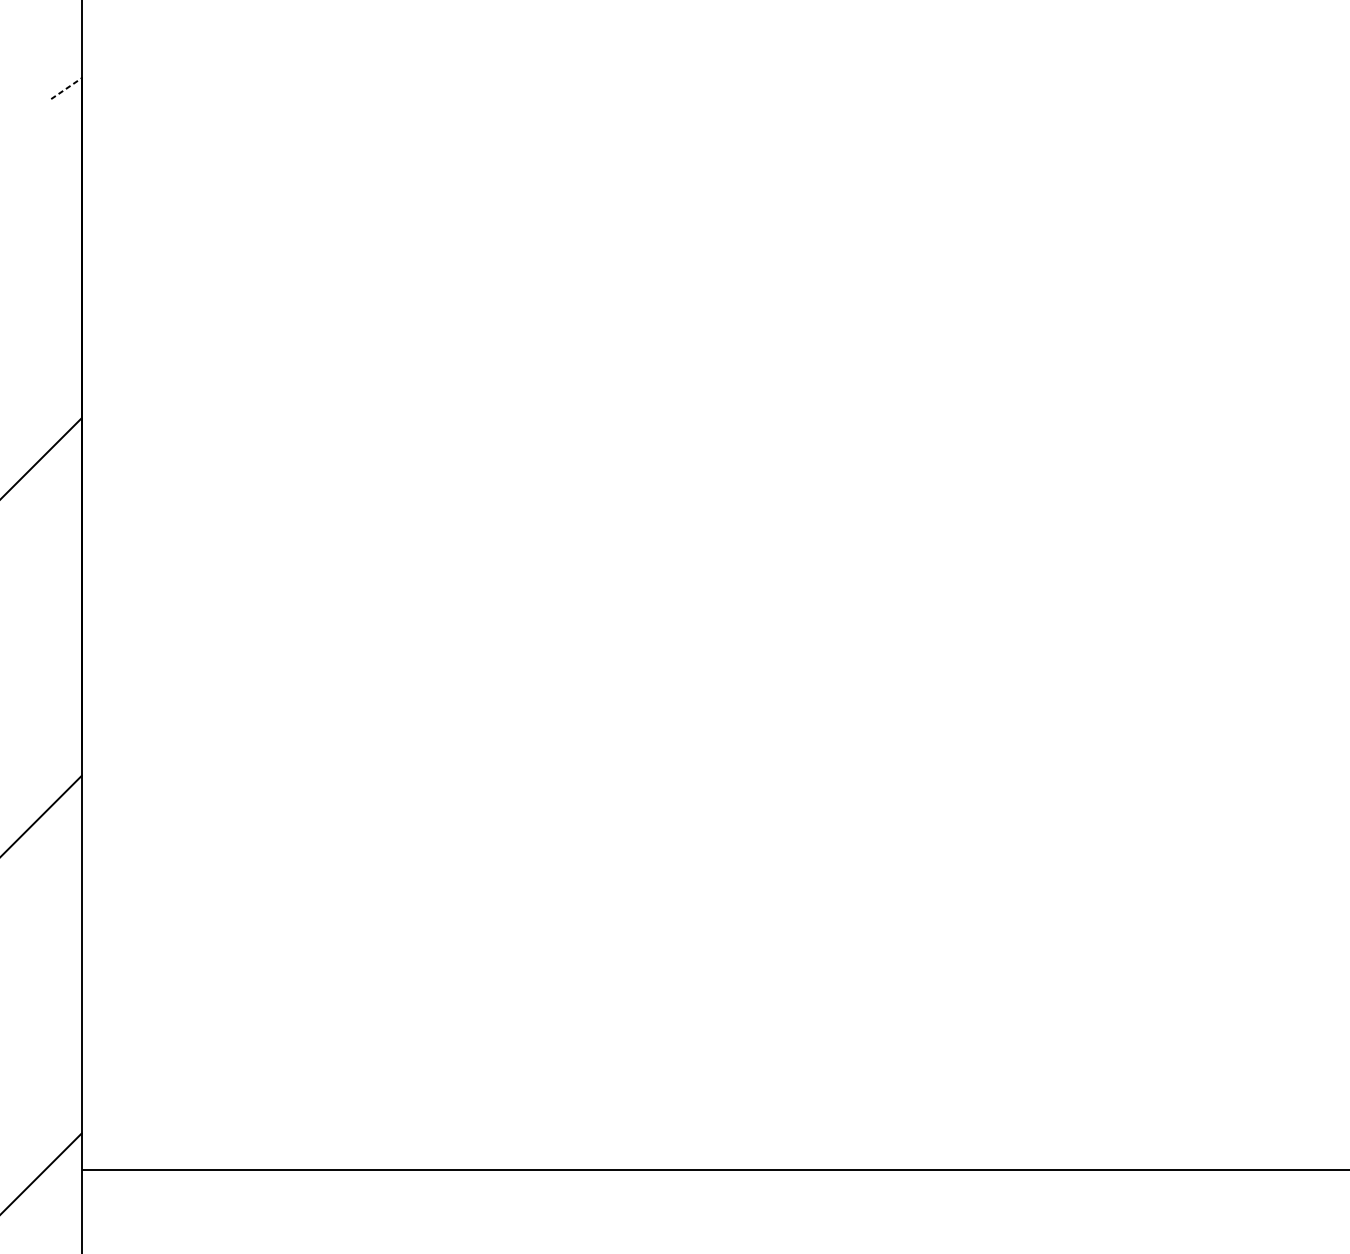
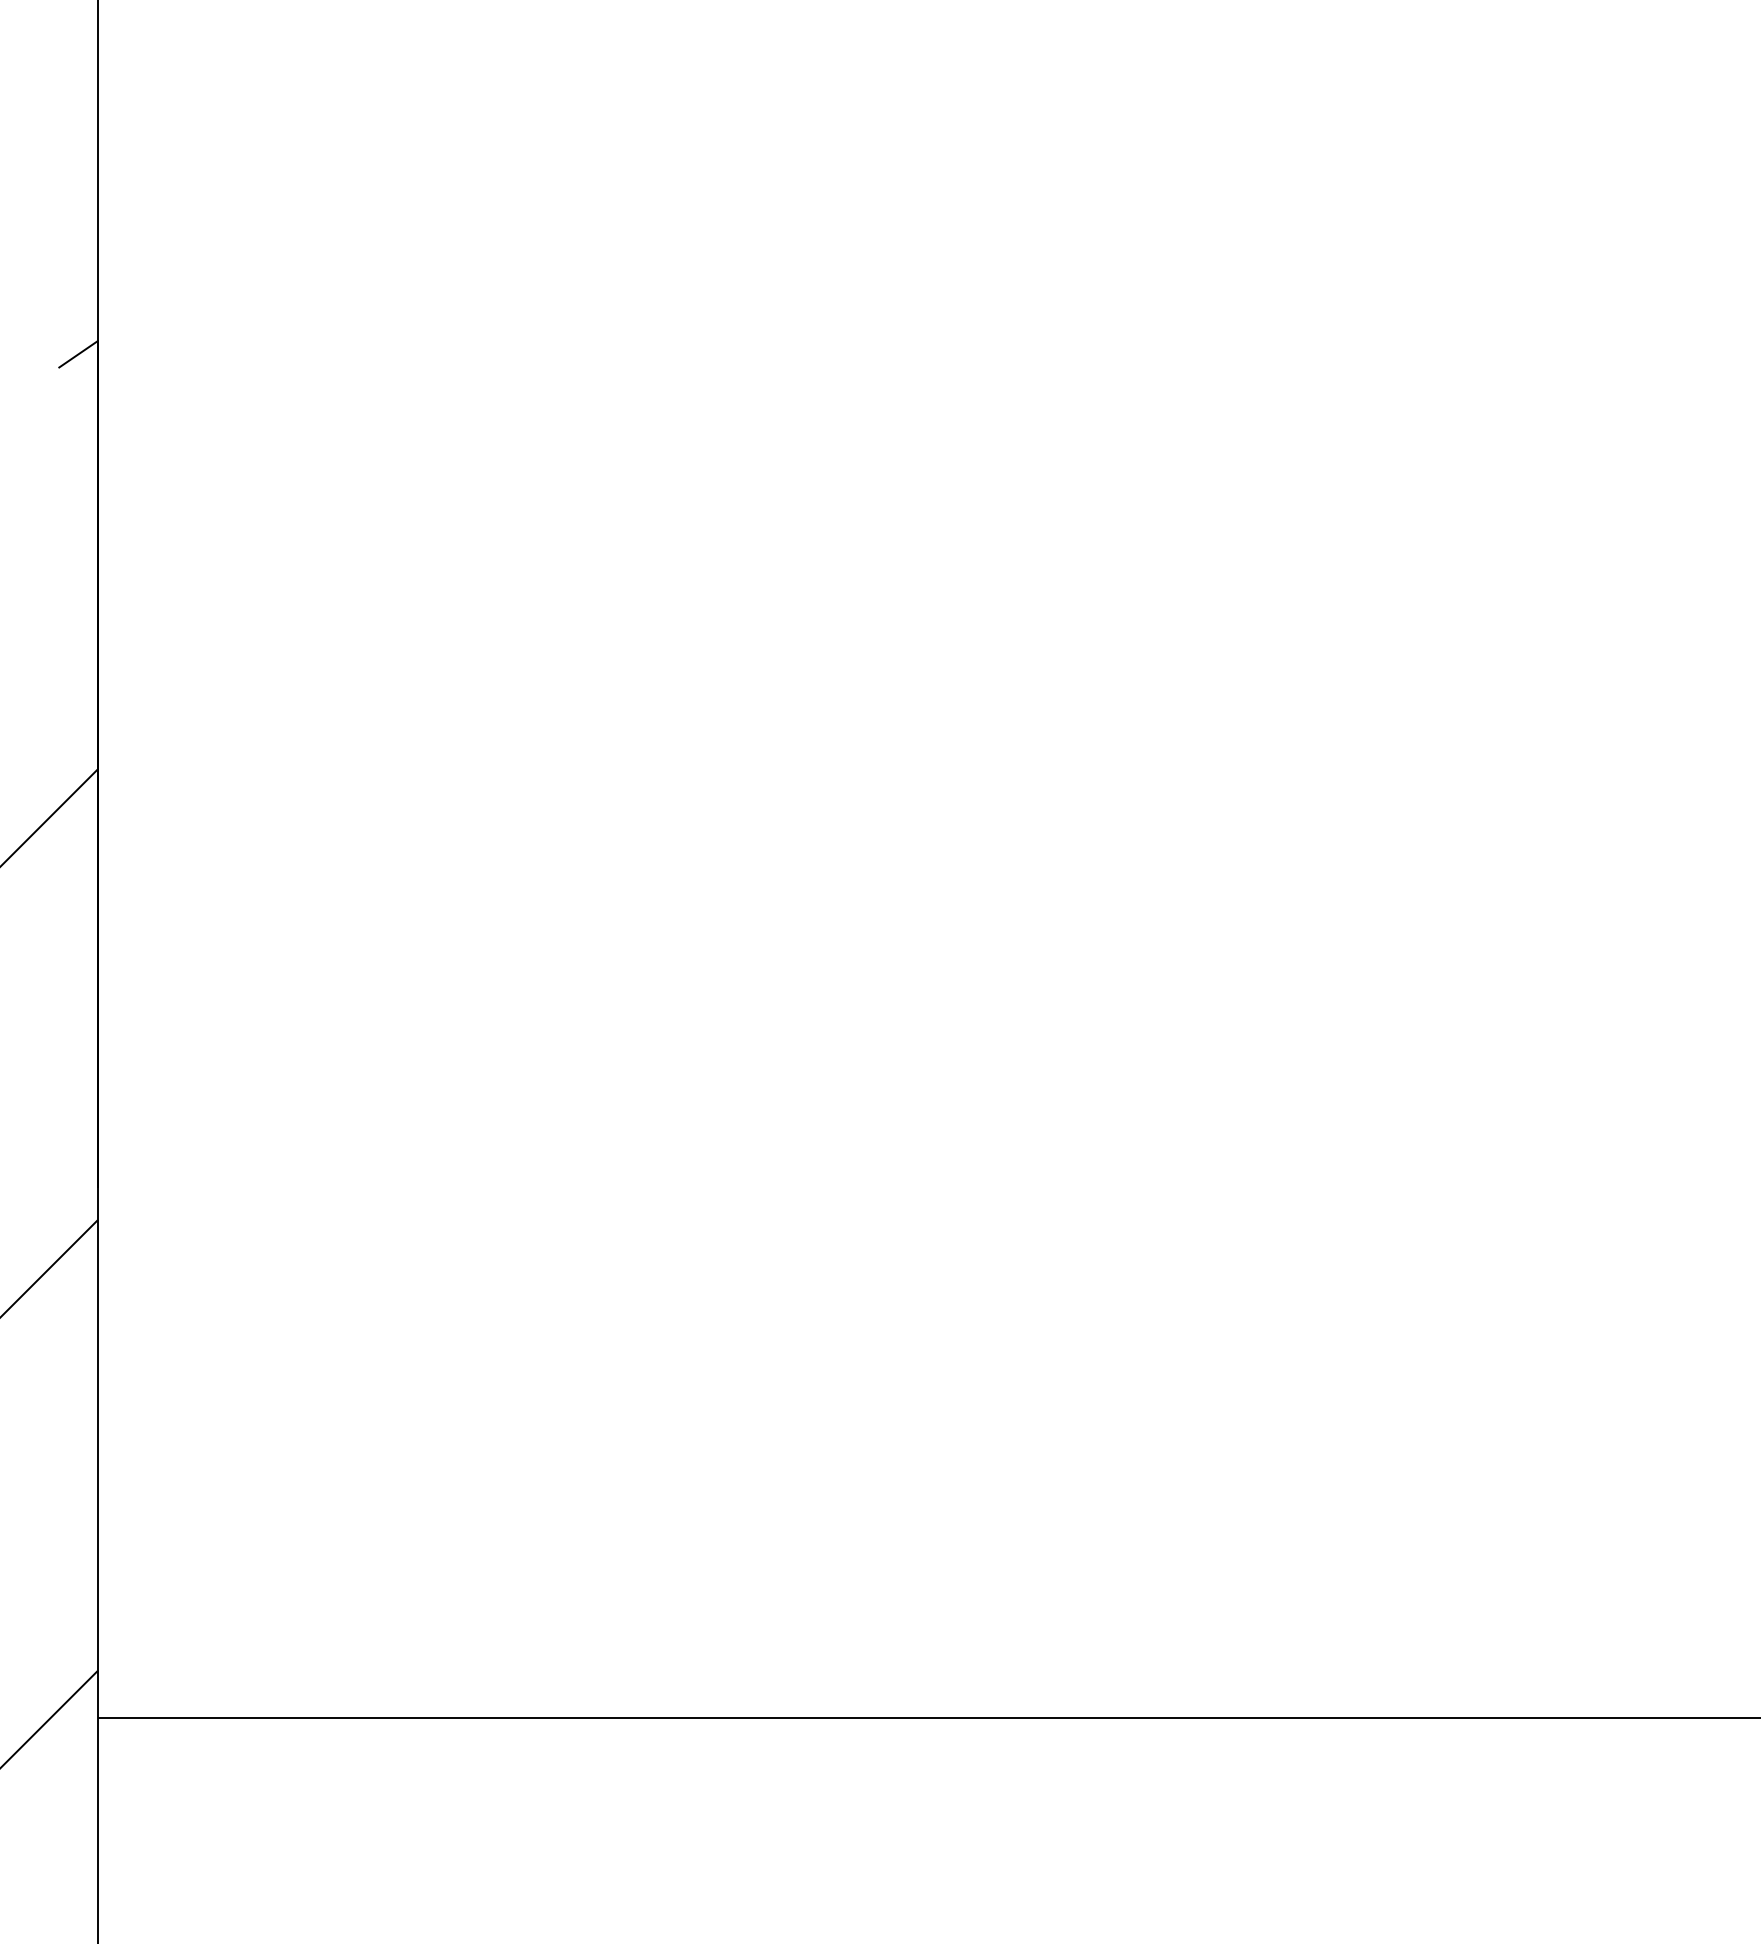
line: (67, 88) -> (78, 354), dashed -> solid

